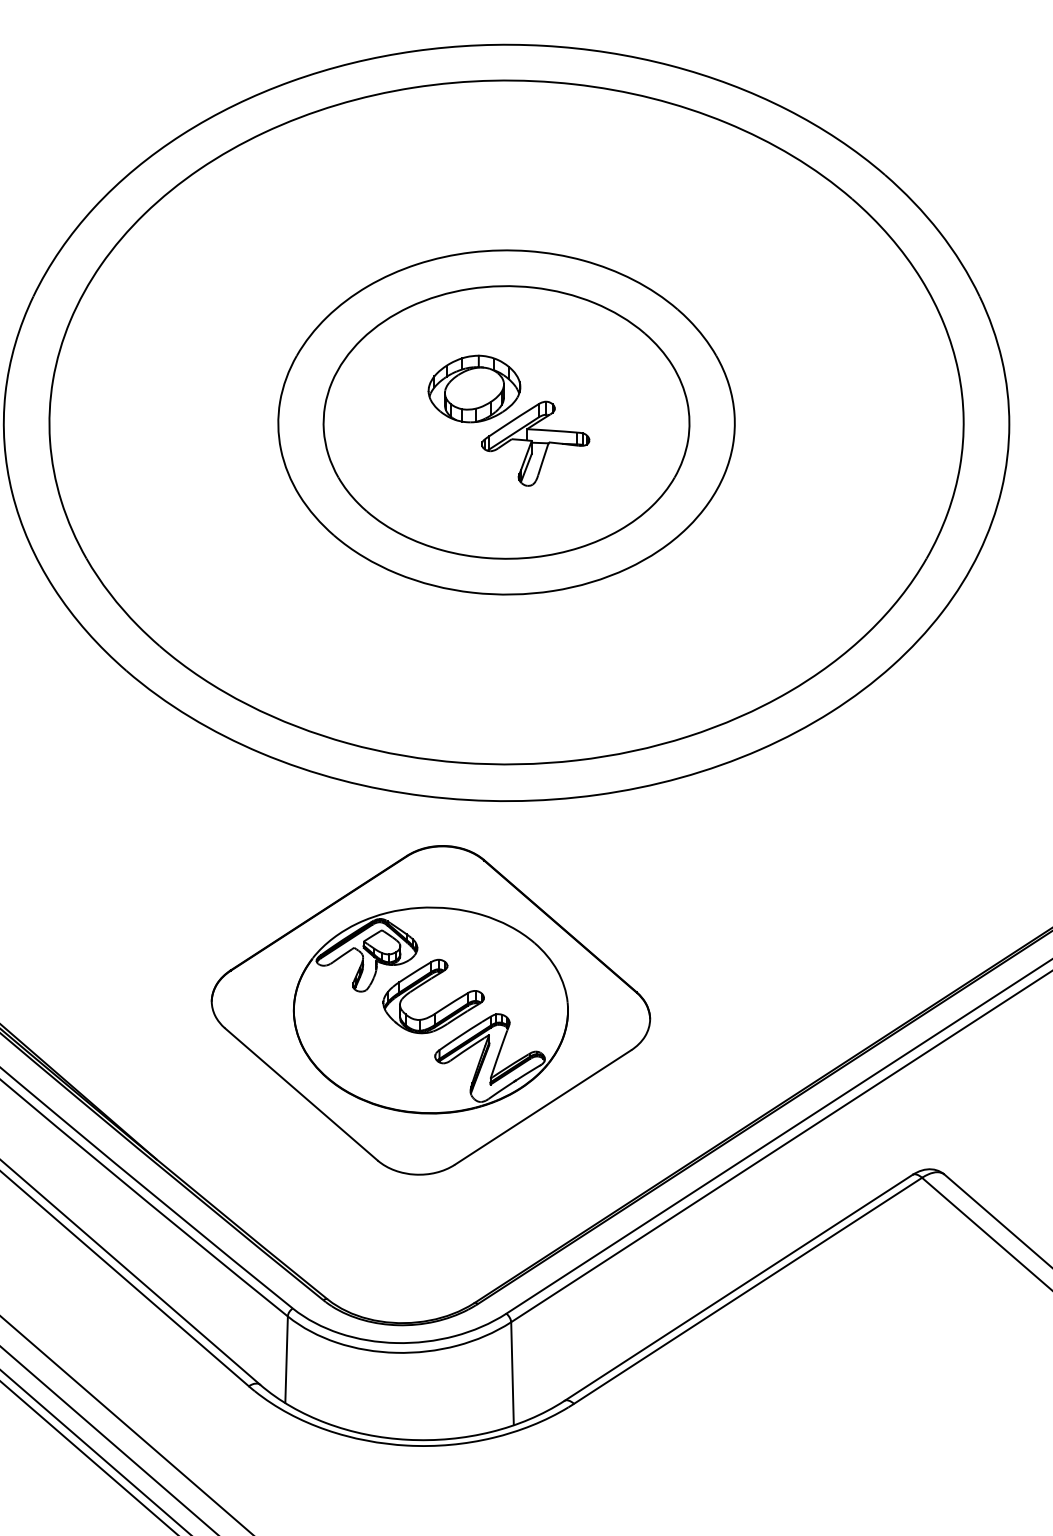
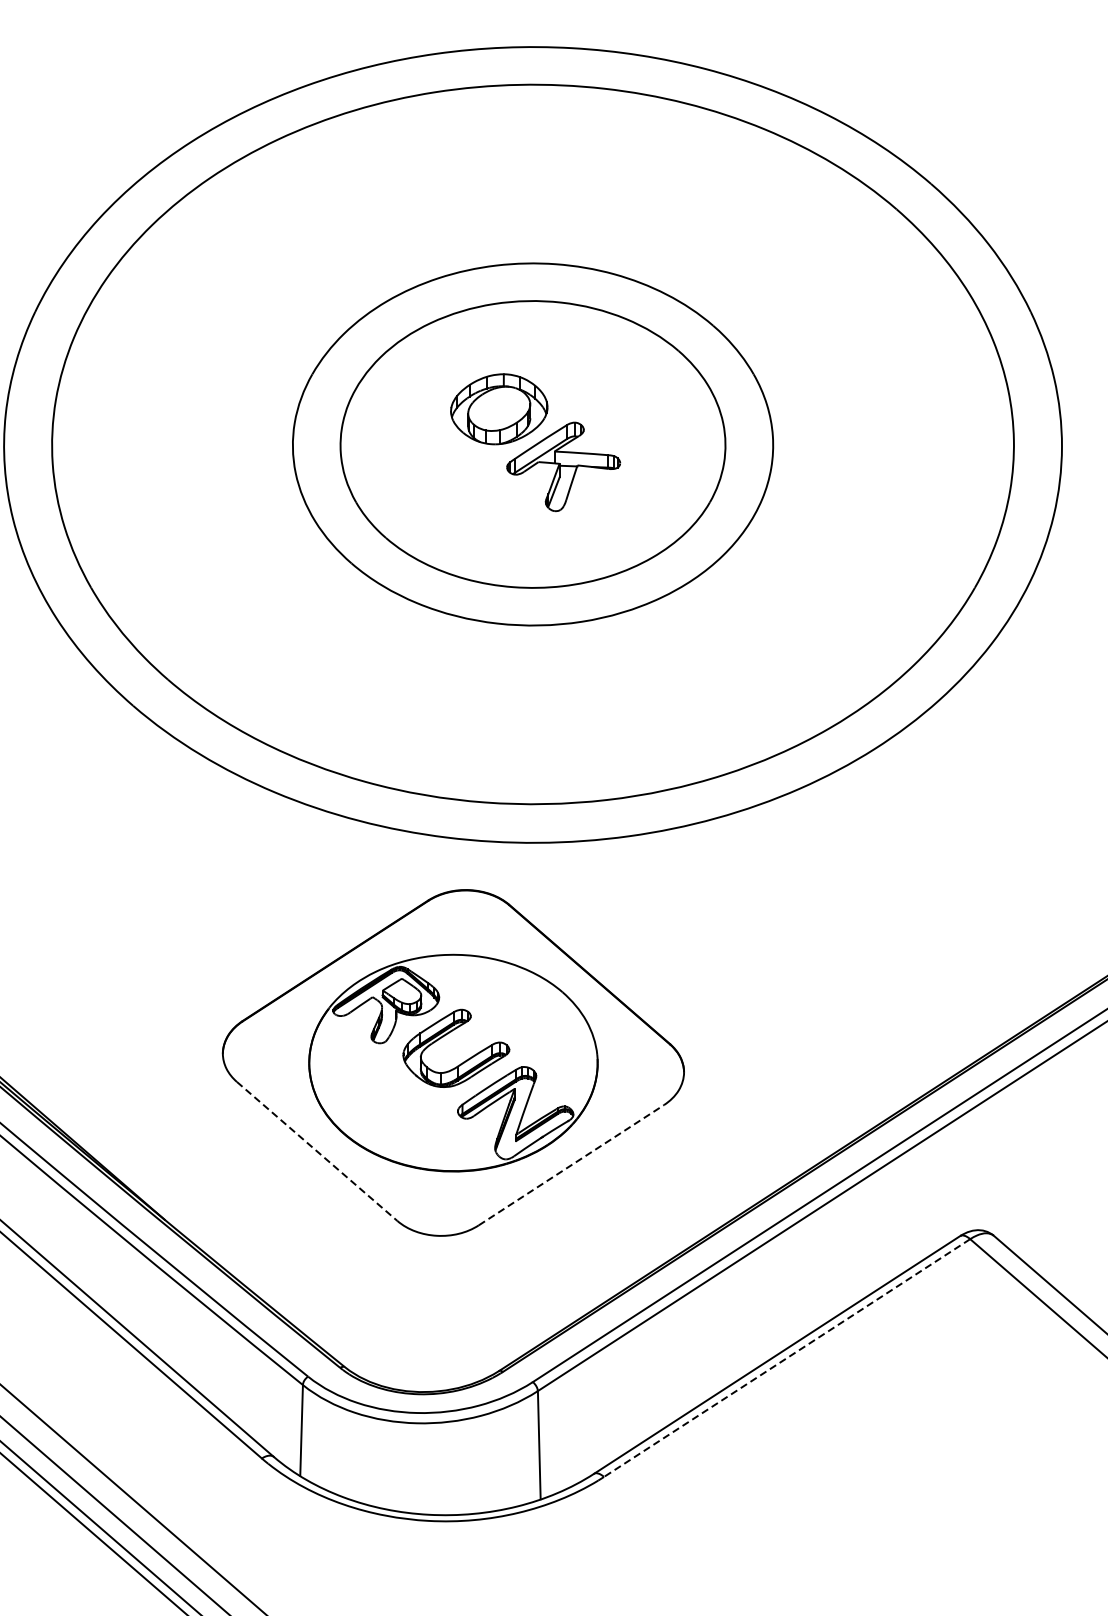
line: (301, 1094) -> (317, 1151), solid -> dashed
line: (543, 1107) -> (571, 1165), solid -> dashed
line: (747, 1291) -> (786, 1358), solid -> dashed

